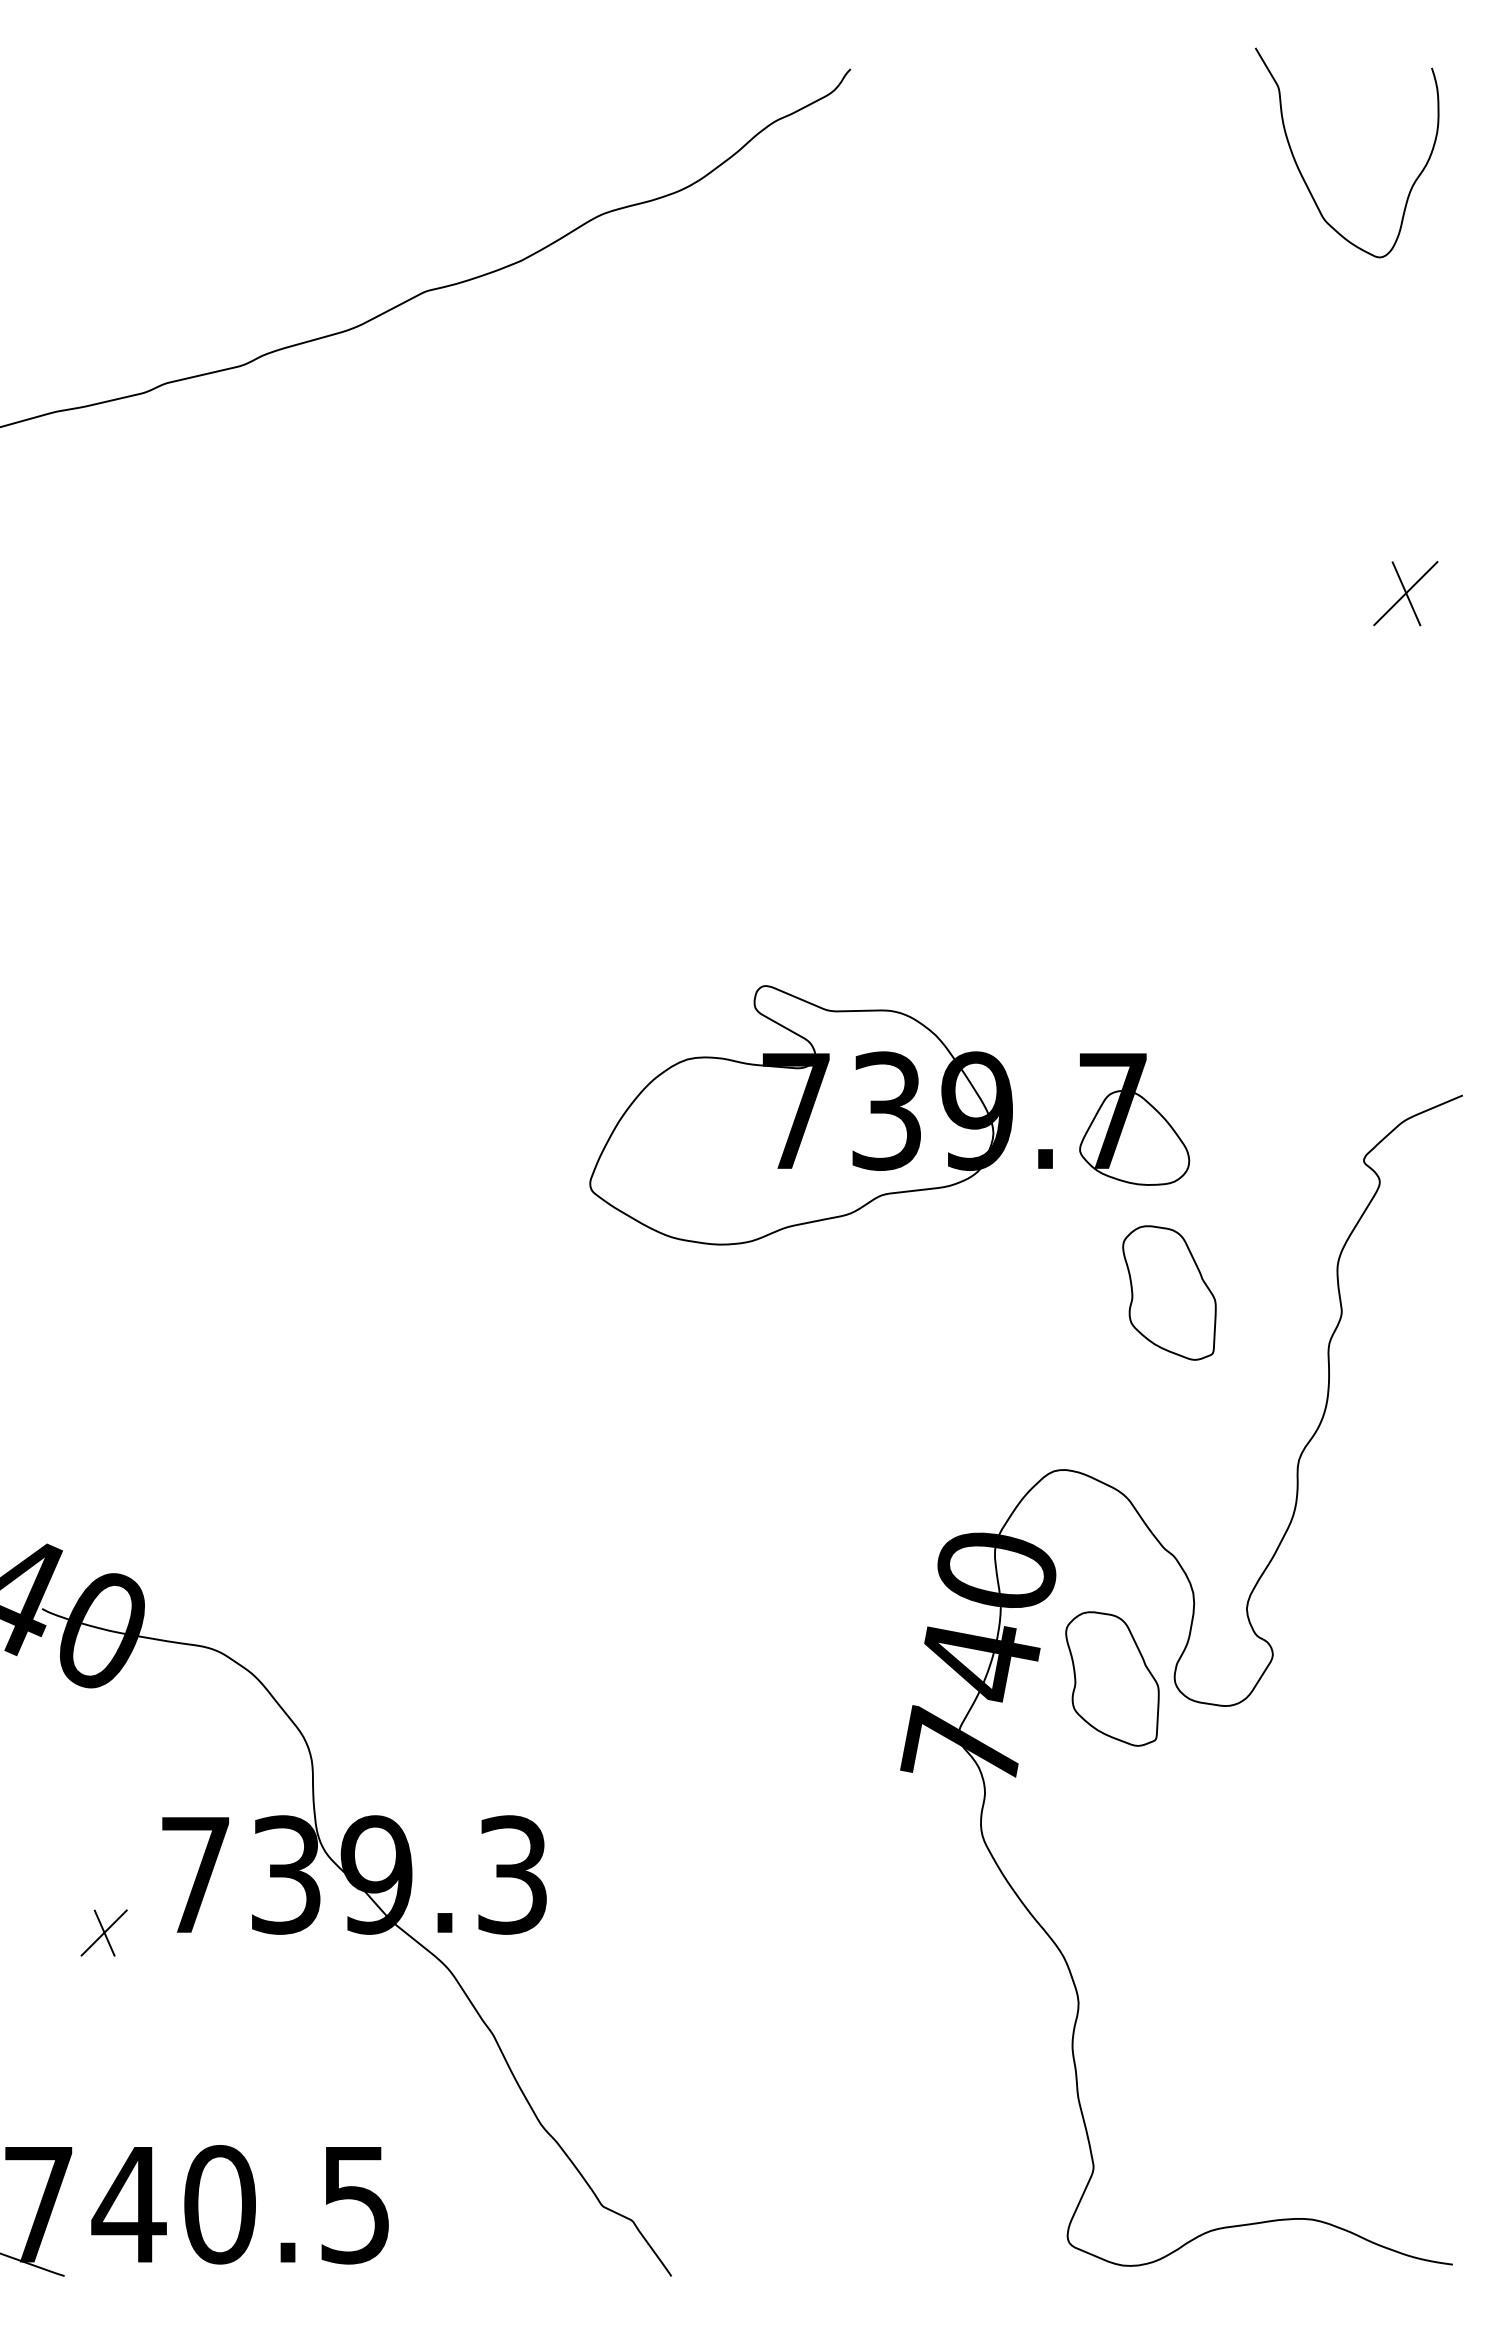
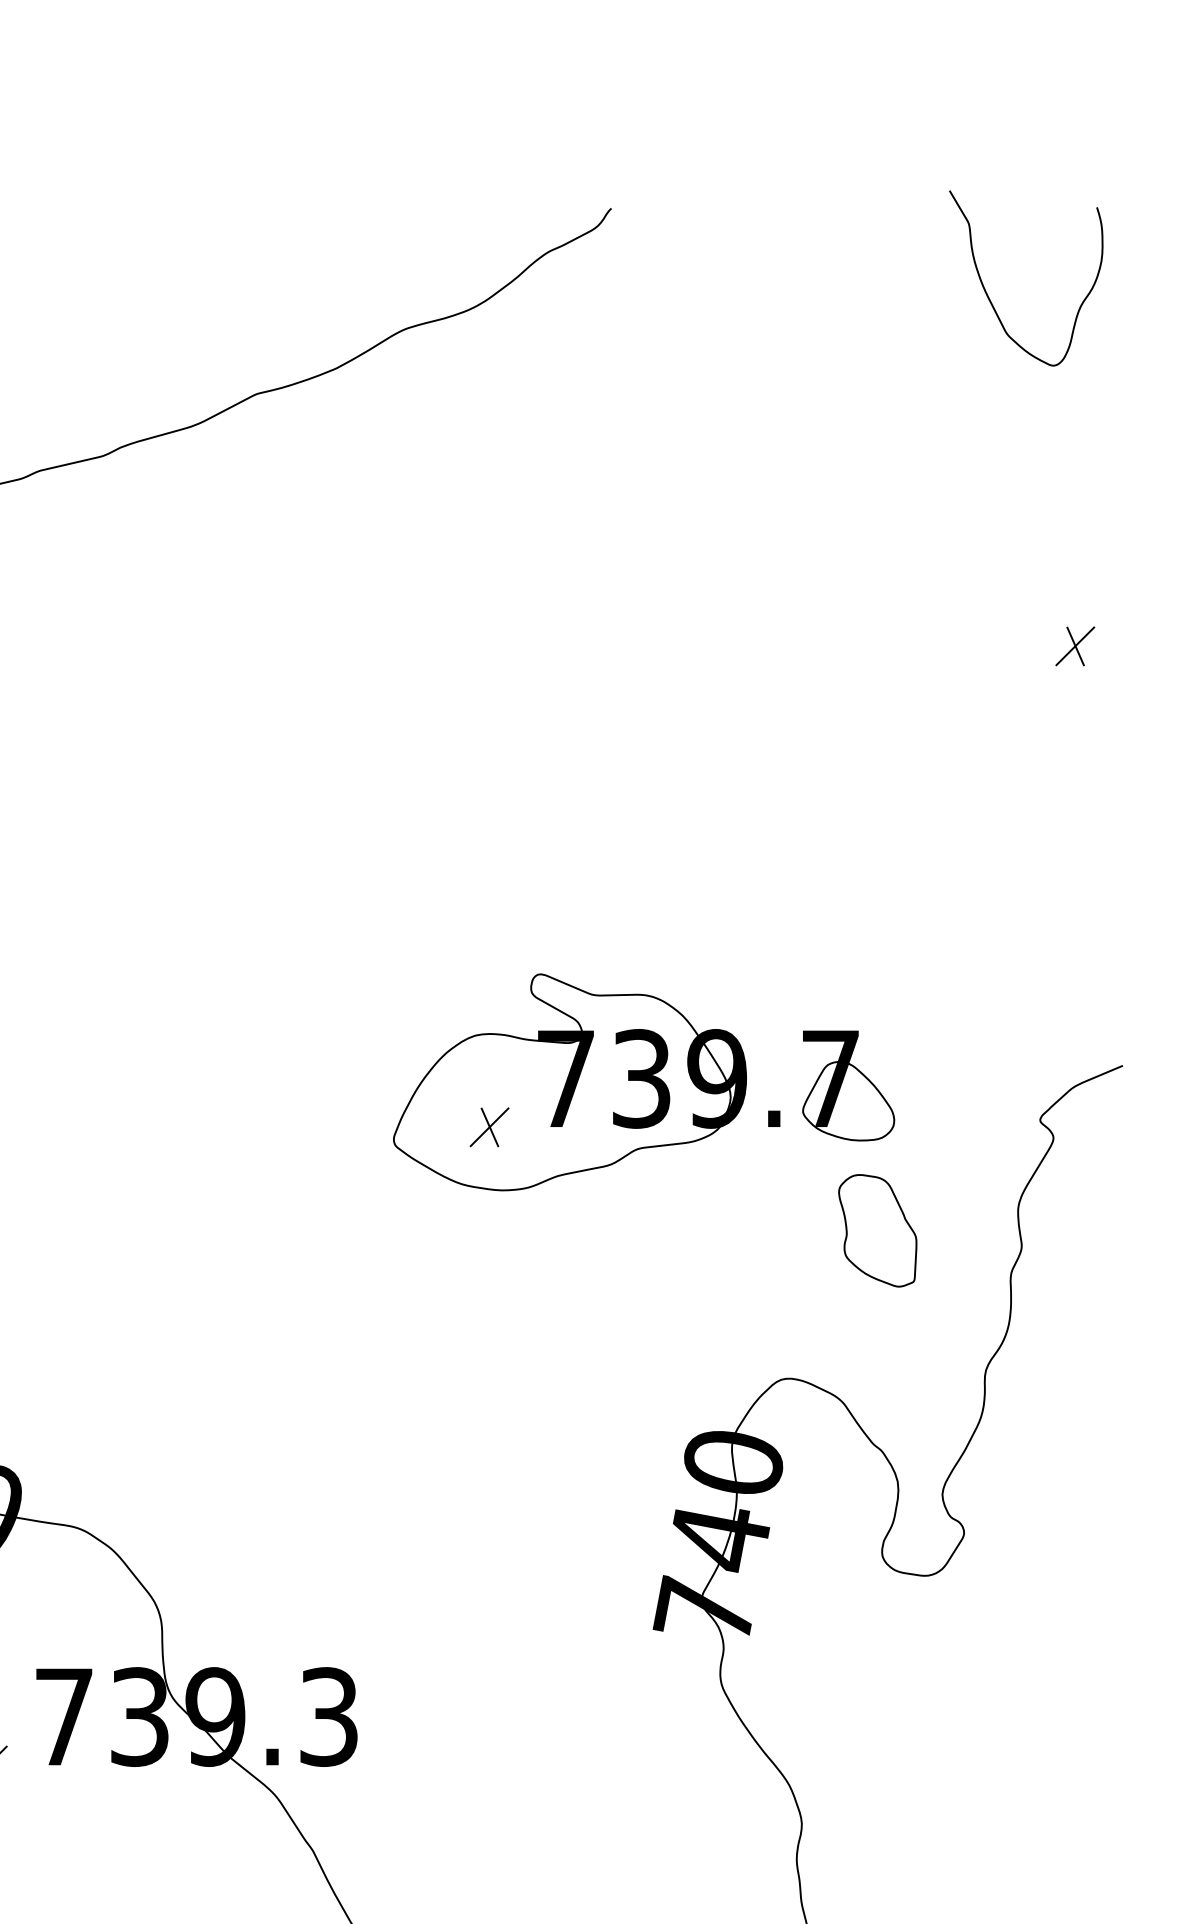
part: (1405, 592) -> (1074, 645), size x0.71
part: (704, 1168) -> (489, 1126), added
part: (1112, 1678) -> (830, 1552), removed

